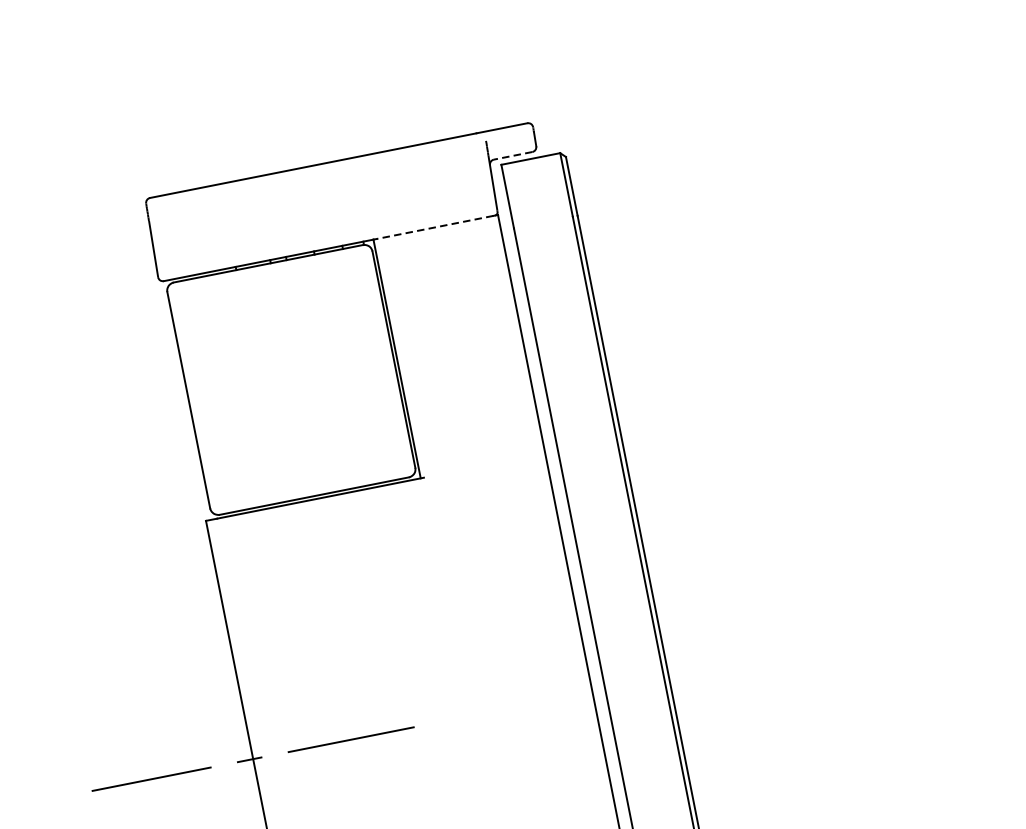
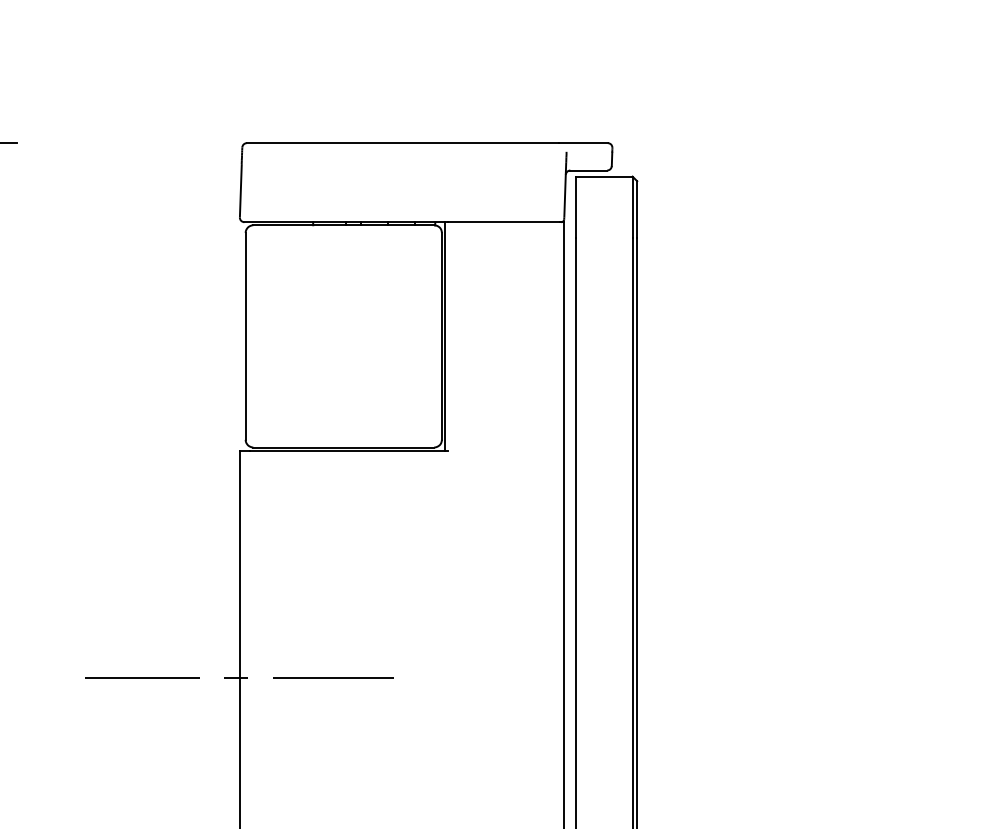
line: (512, 155) -> (588, 170), dashed -> solid
line: (434, 227) -> (503, 222), dashed -> solid

